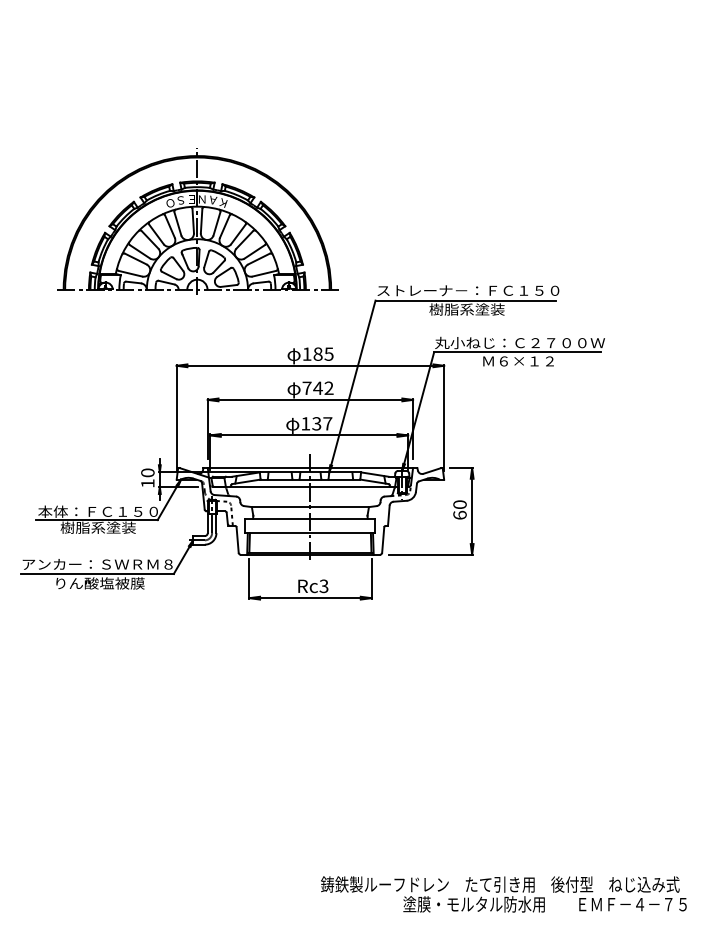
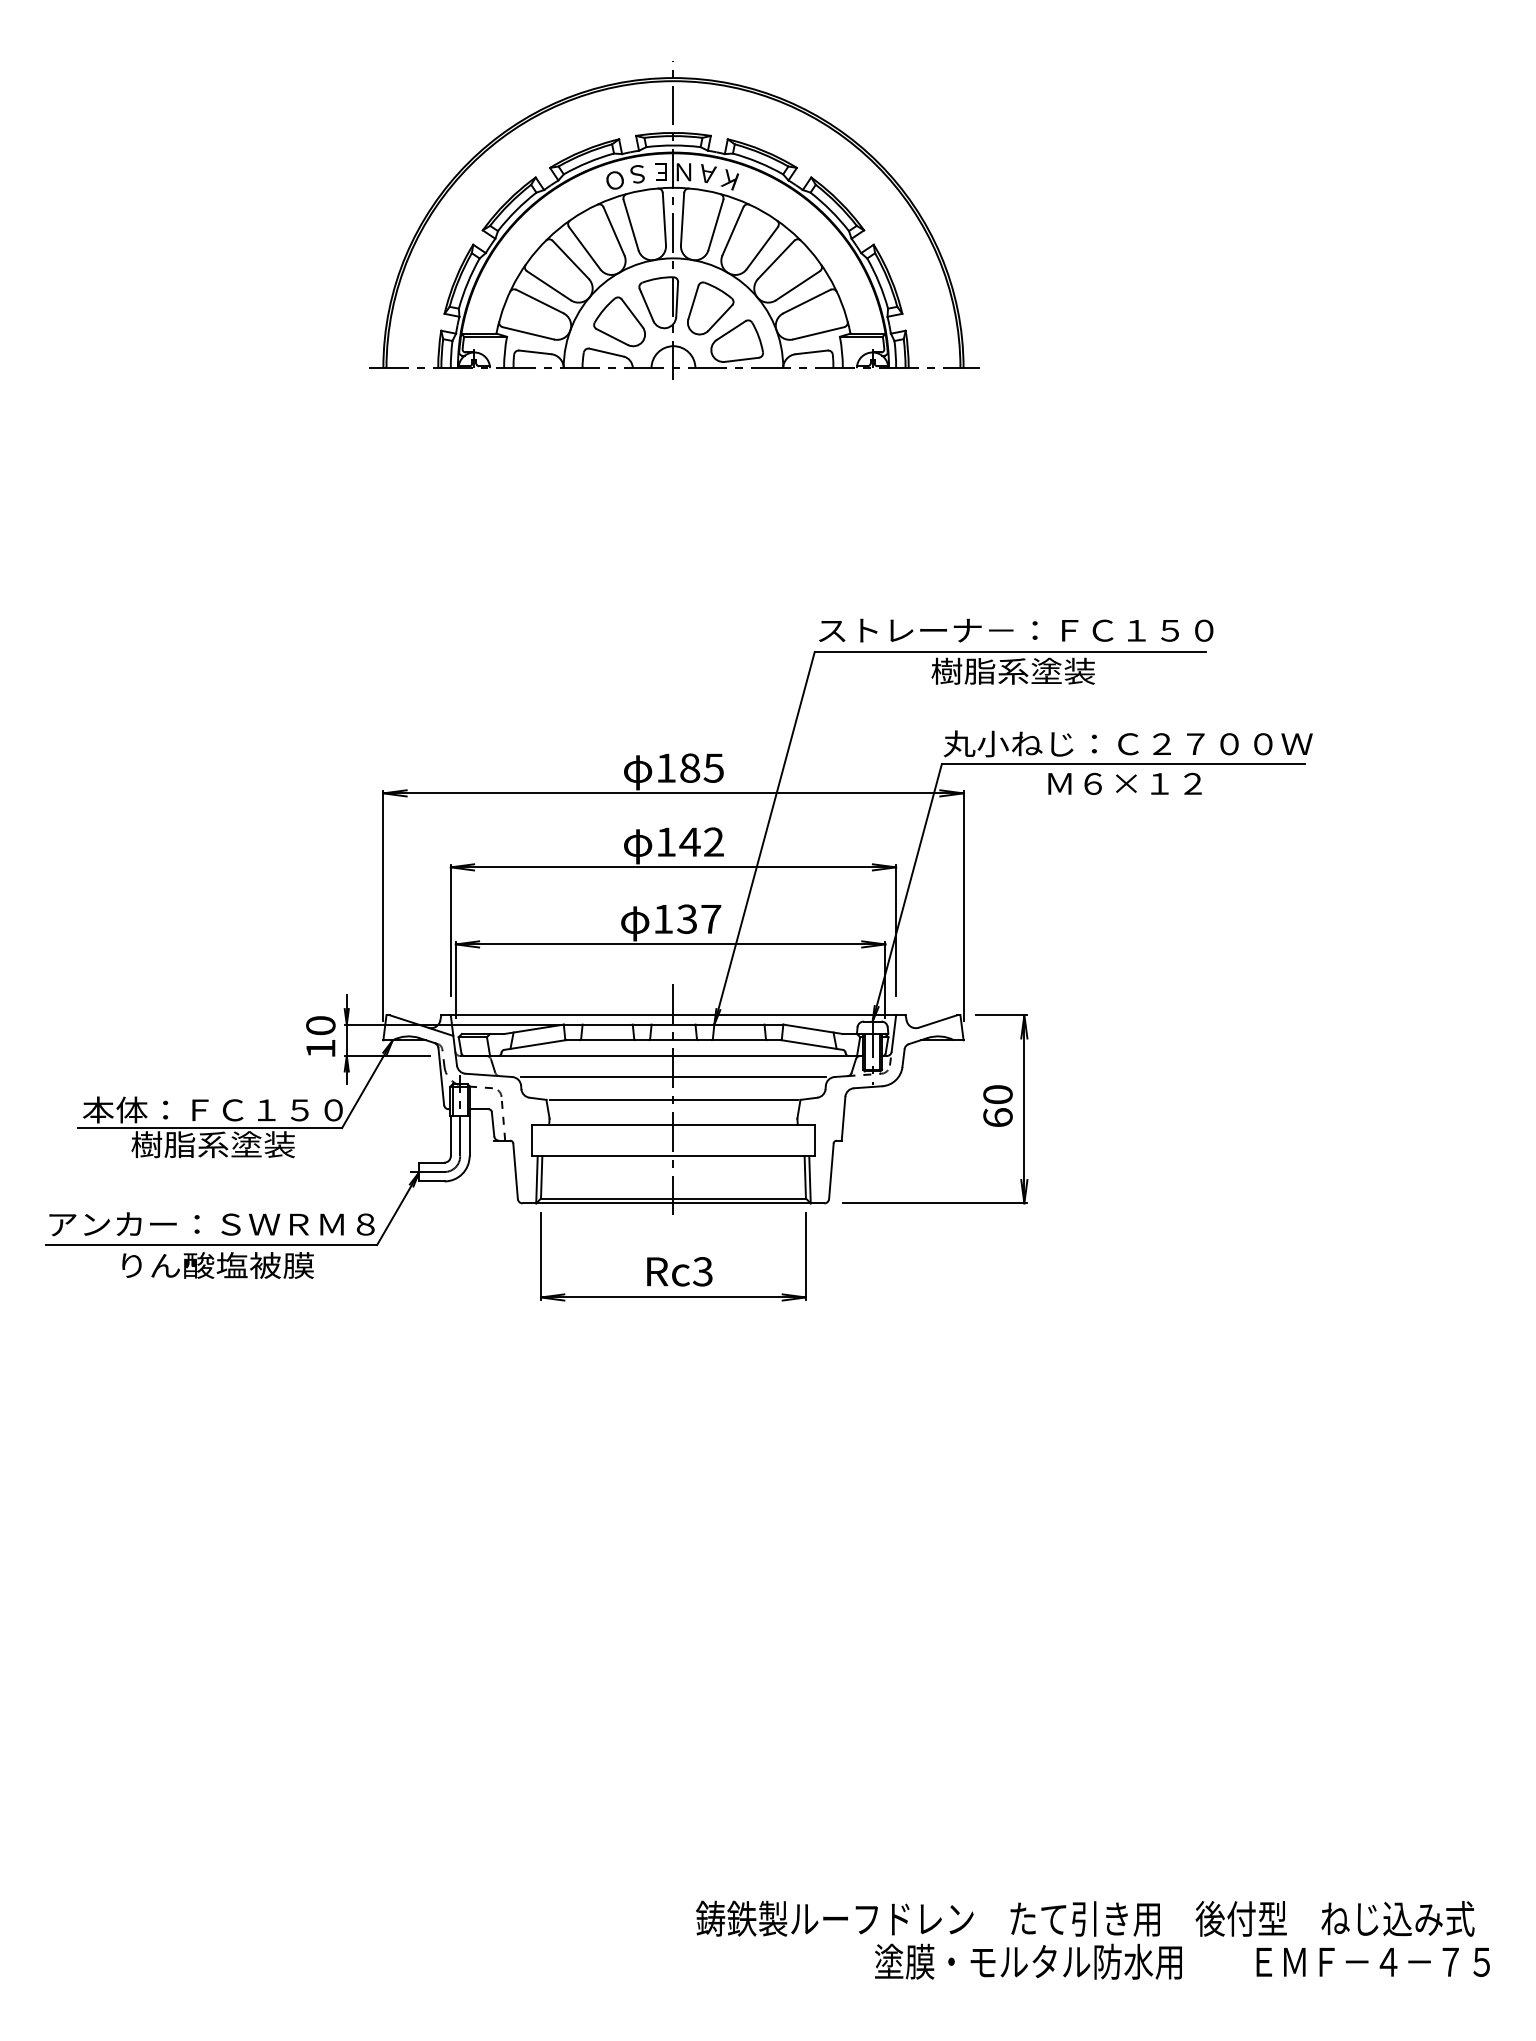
part: (197, 221) -> (673, 219), moved
text: (306, 387) -> (664, 840), 742 -> 142
line: (310, 496) -> (673, 1076), added

